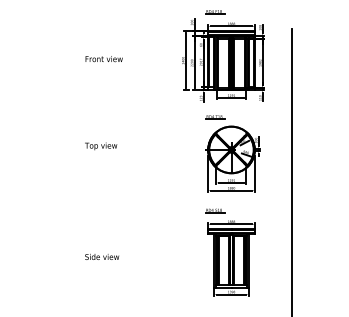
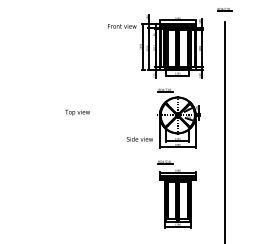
part: (215, 12) -> (224, 9), moved
text: (103, 59) -> (121, 26), moved
text: (102, 256) -> (140, 138), moved

